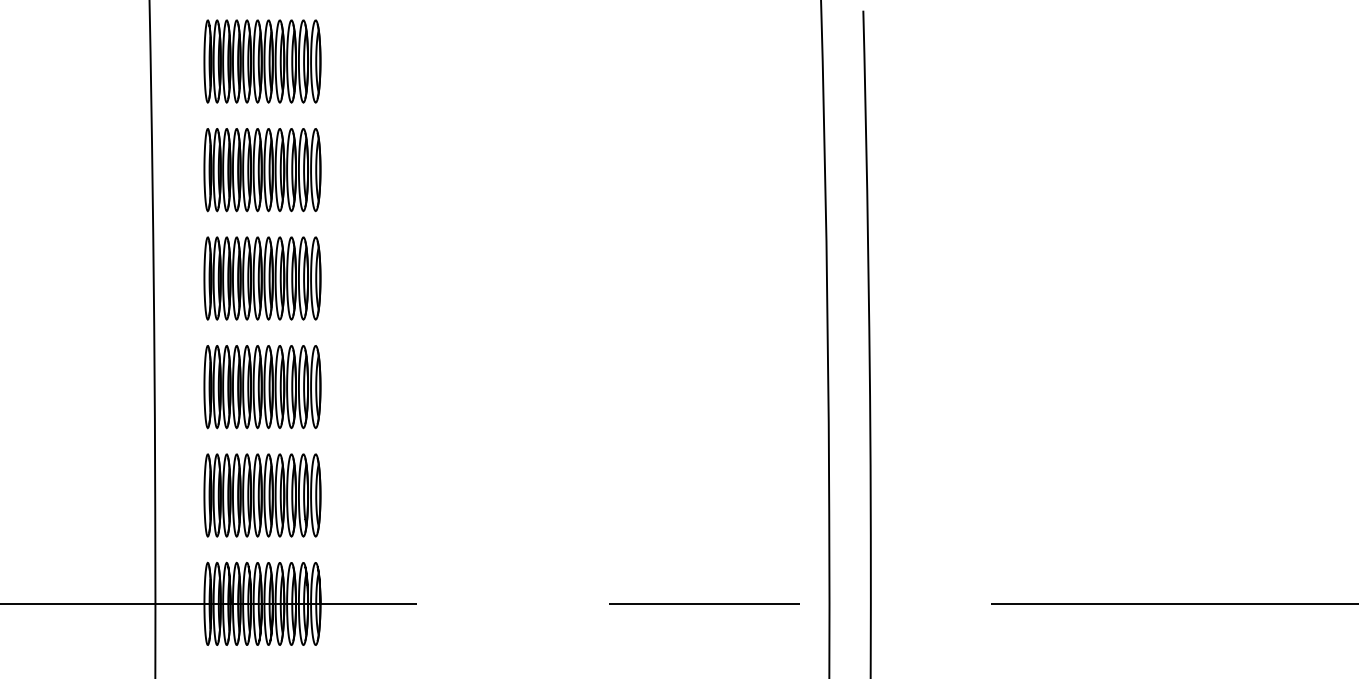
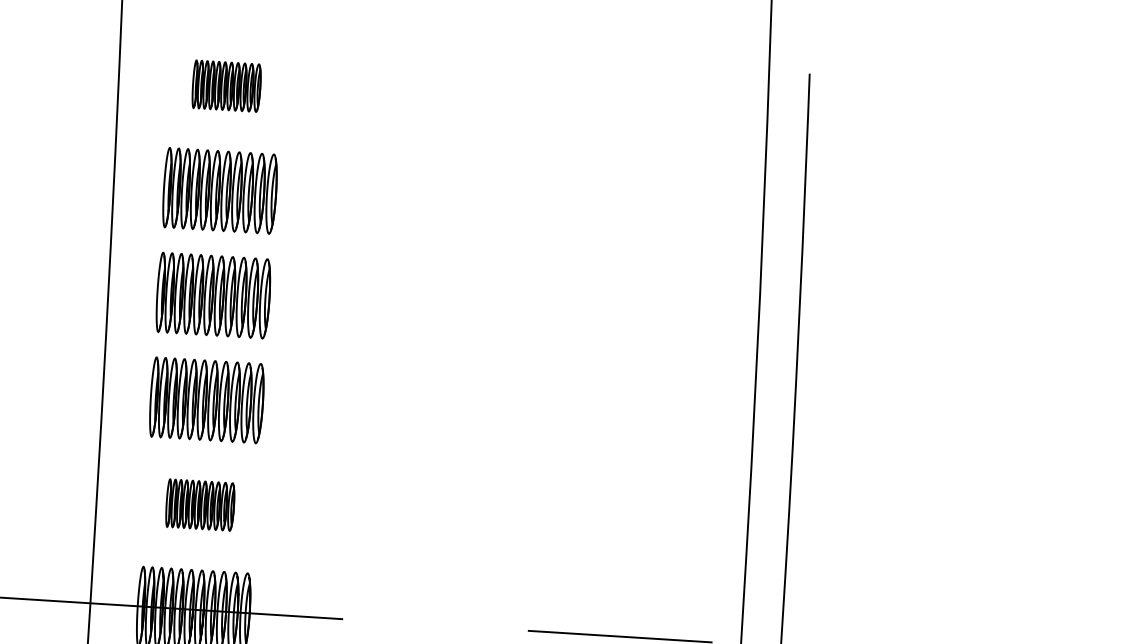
part: (262, 61) -> (226, 86), size x0.6
part: (262, 495) -> (200, 505), size x0.6

